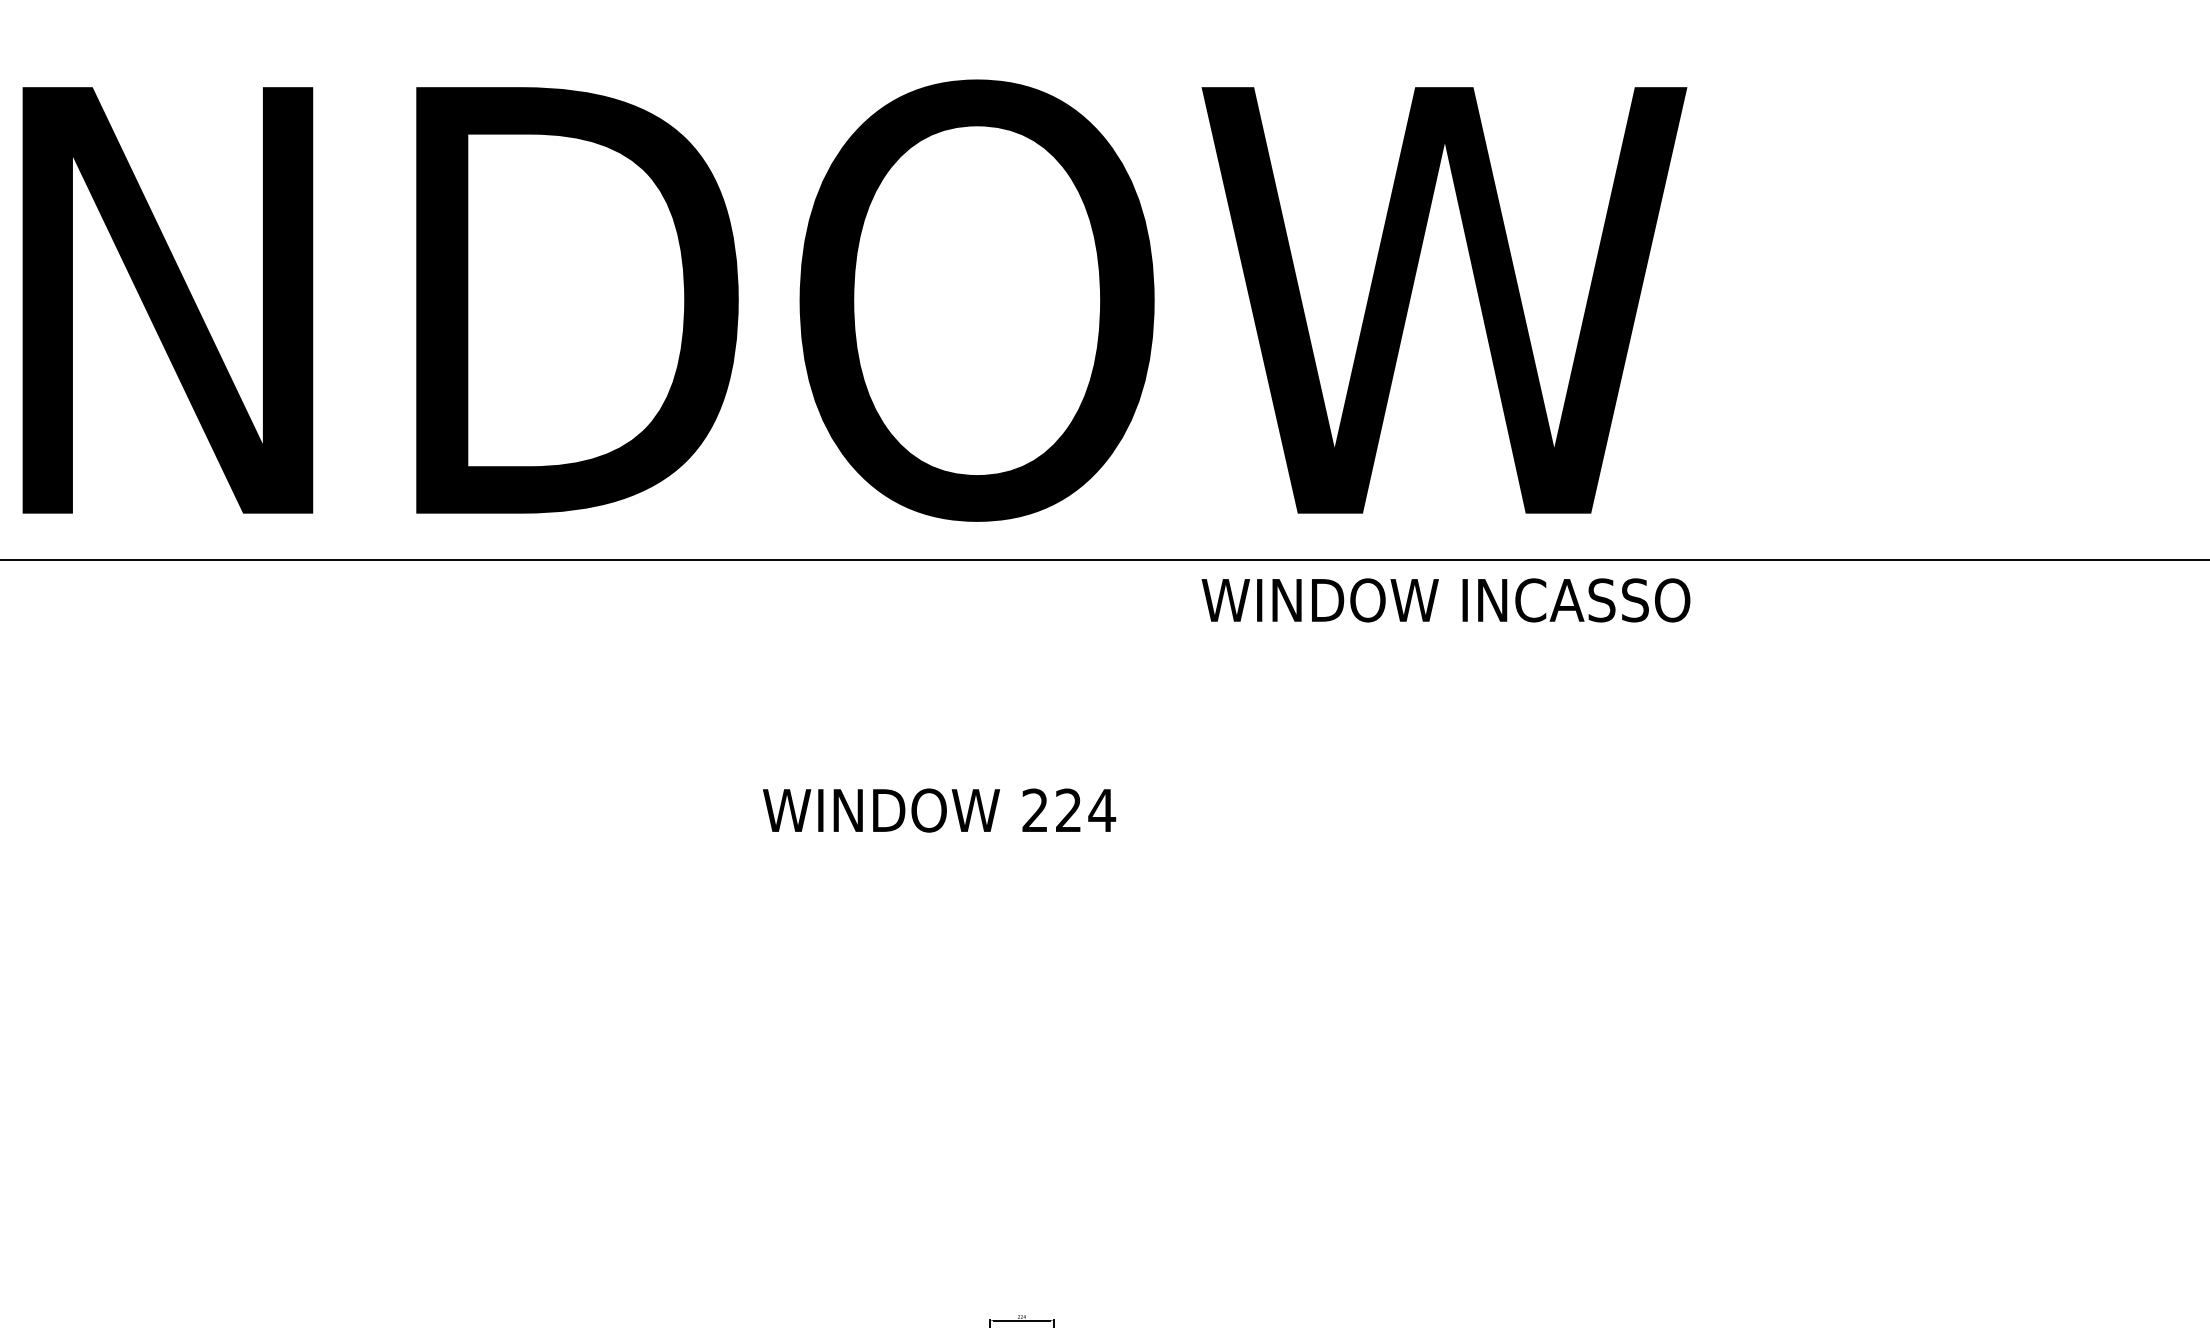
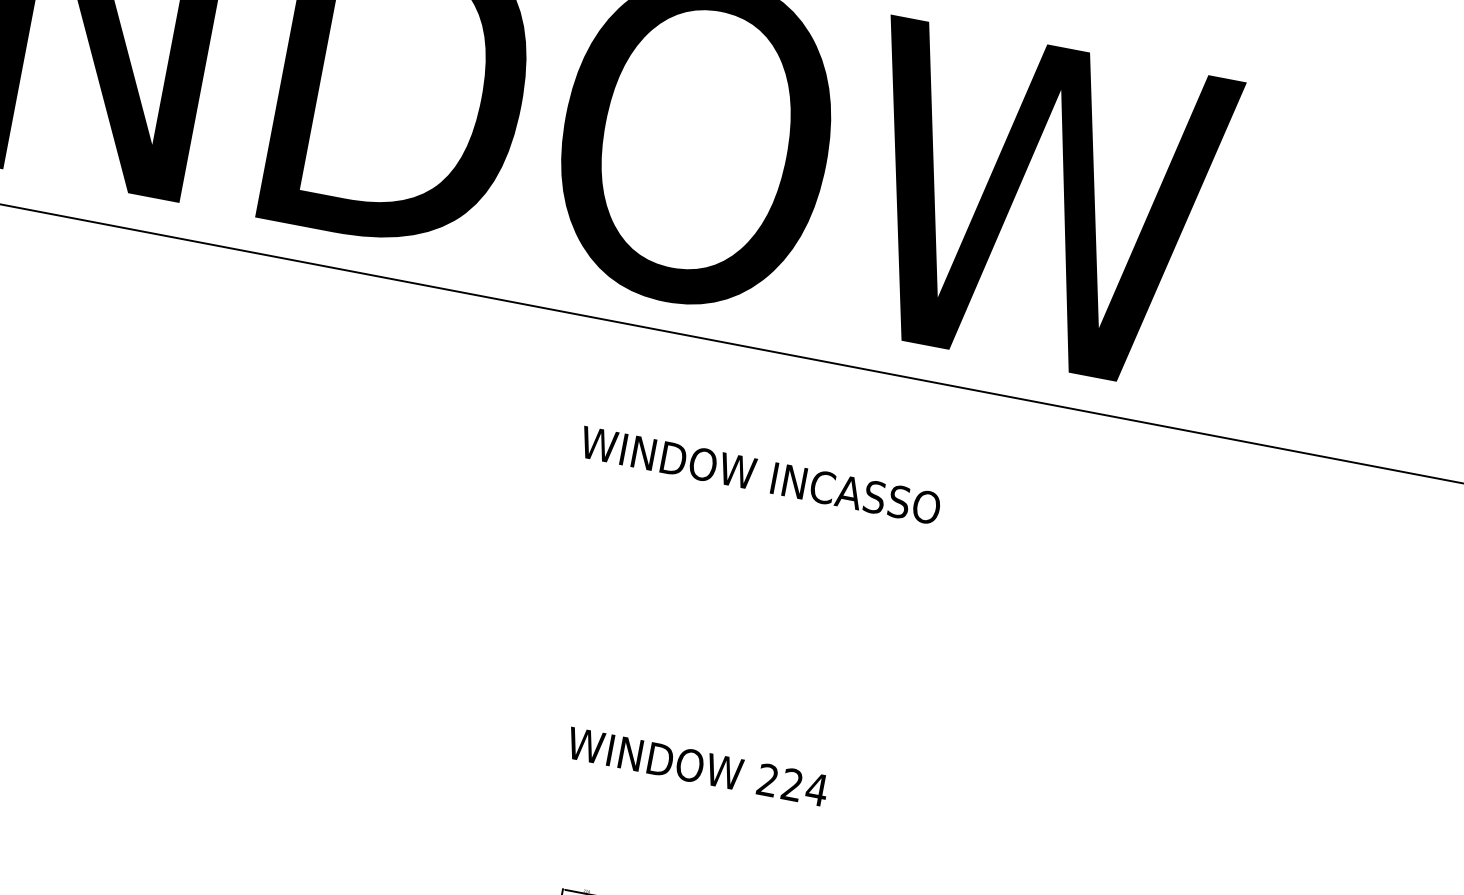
text: (1445, 600) -> (760, 475), moved
text: (939, 810) -> (697, 766), moved

